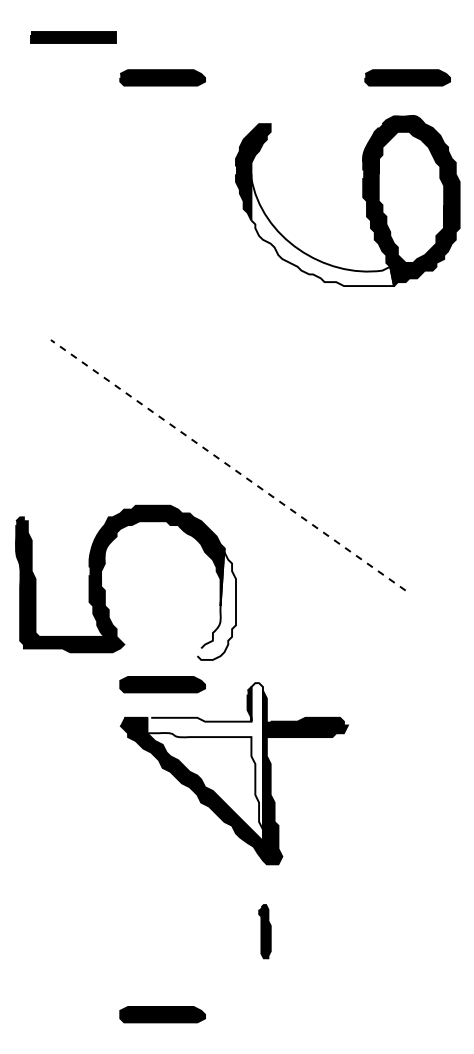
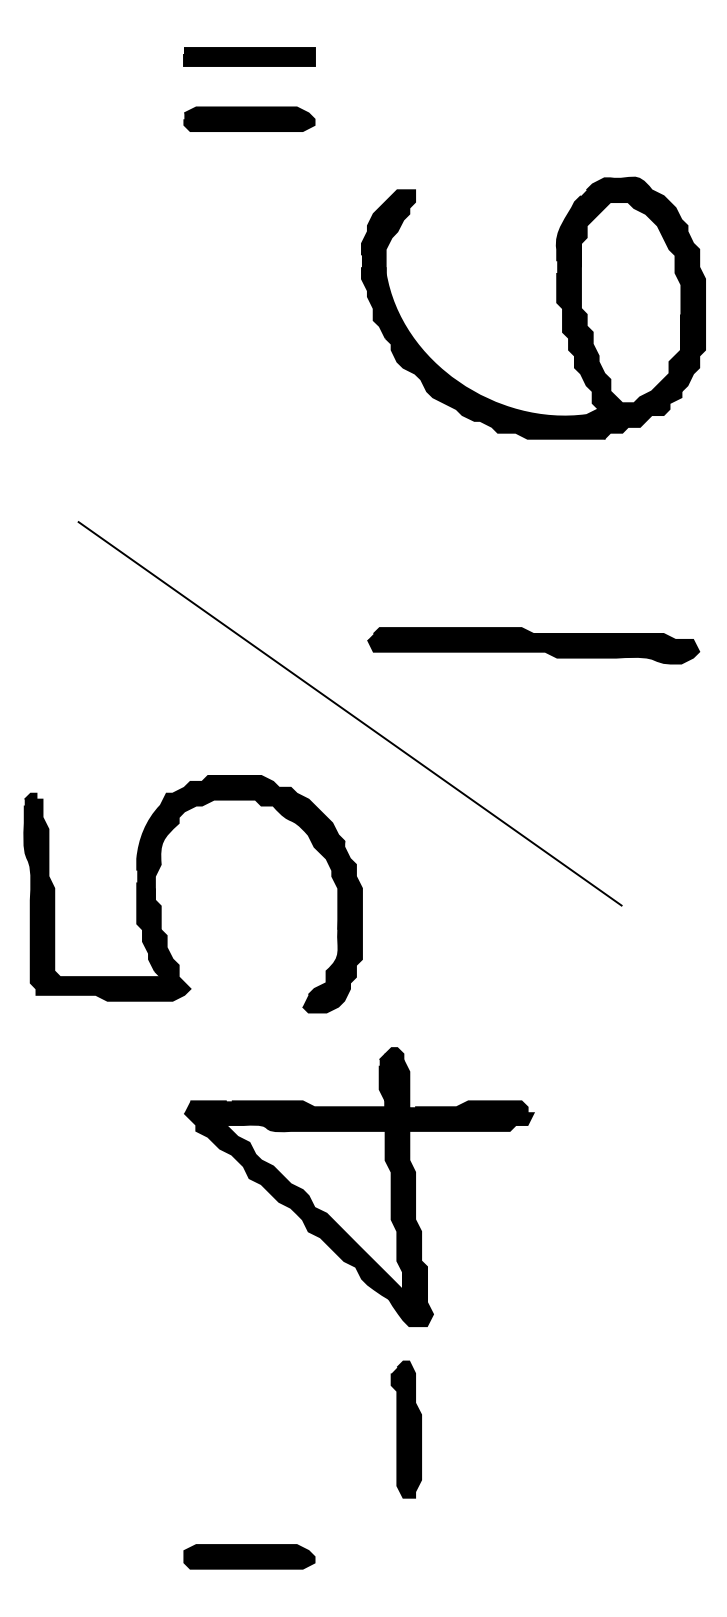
part: (73, 37) -> (249, 57), moved
part: (407, 77) -> (625, 118), removed
fill: (322, 230) -> (494, 353), added
part: (347, 420) -> (533, 645), added
line: (227, 465) -> (348, 714), dashed -> solid
fill: (216, 603) -> (332, 925), added
part: (162, 684) -> (249, 1050), removed
fill: (204, 762) -> (313, 1169), added
part: (264, 931) -> (405, 1429), size x1.67

